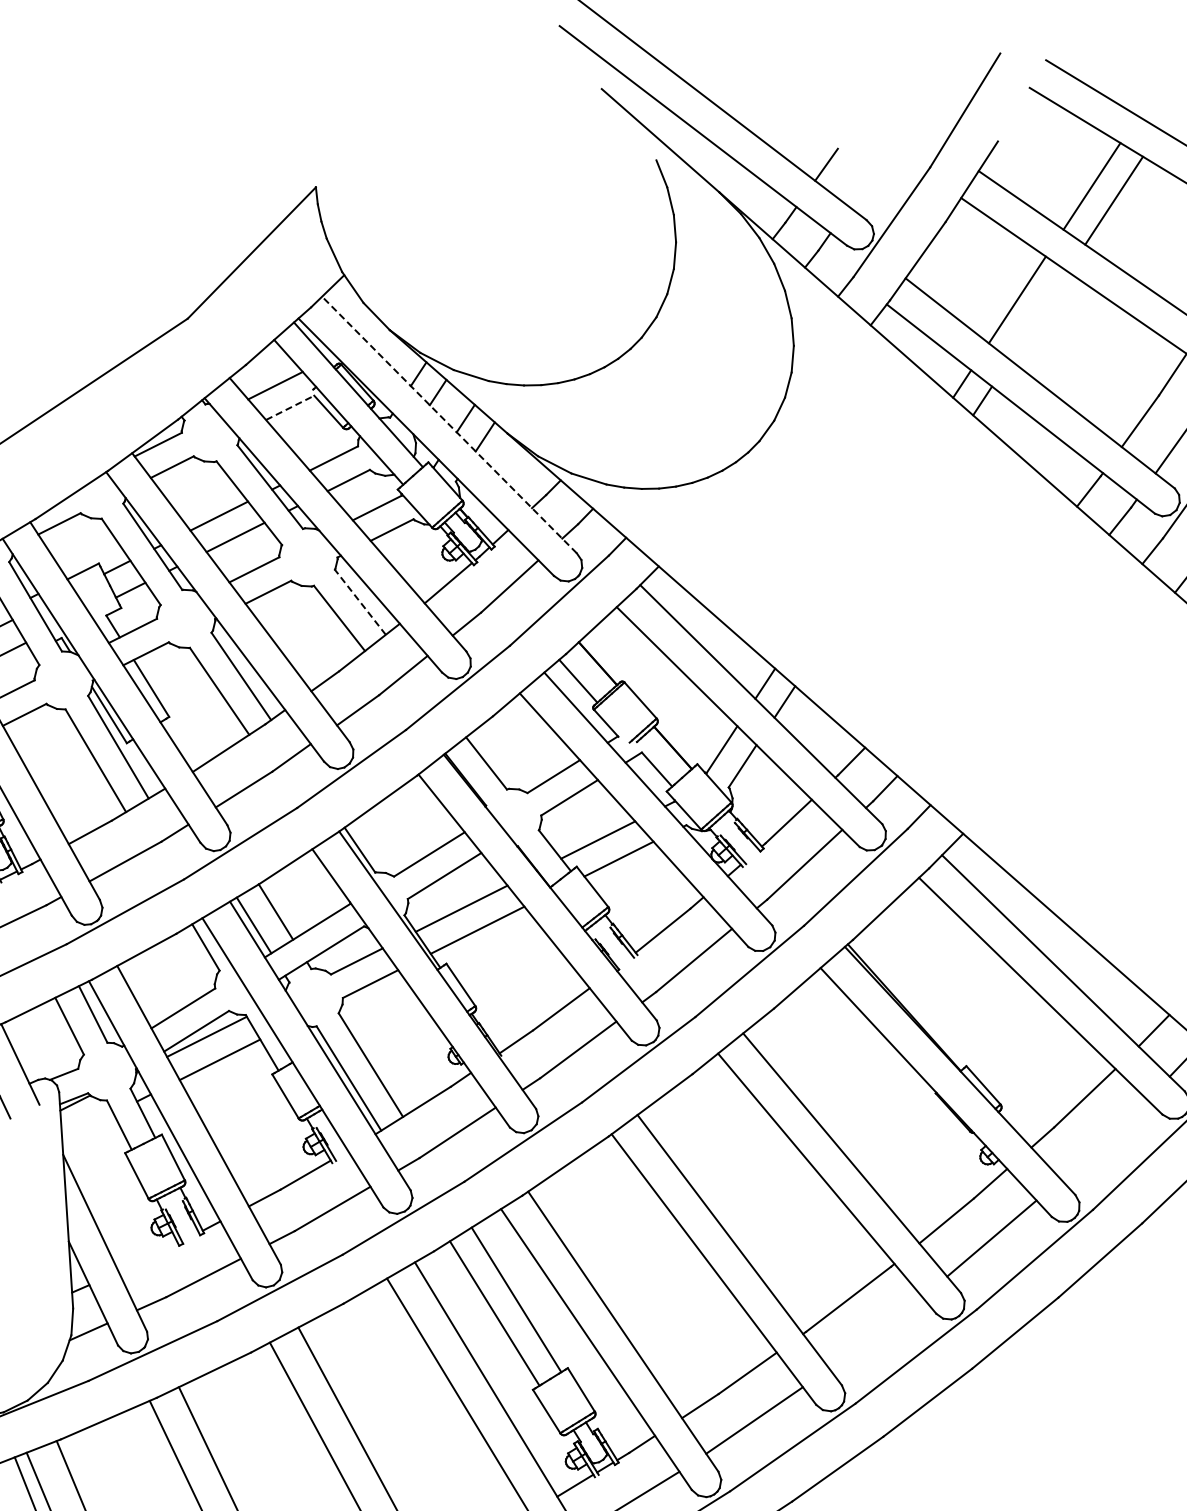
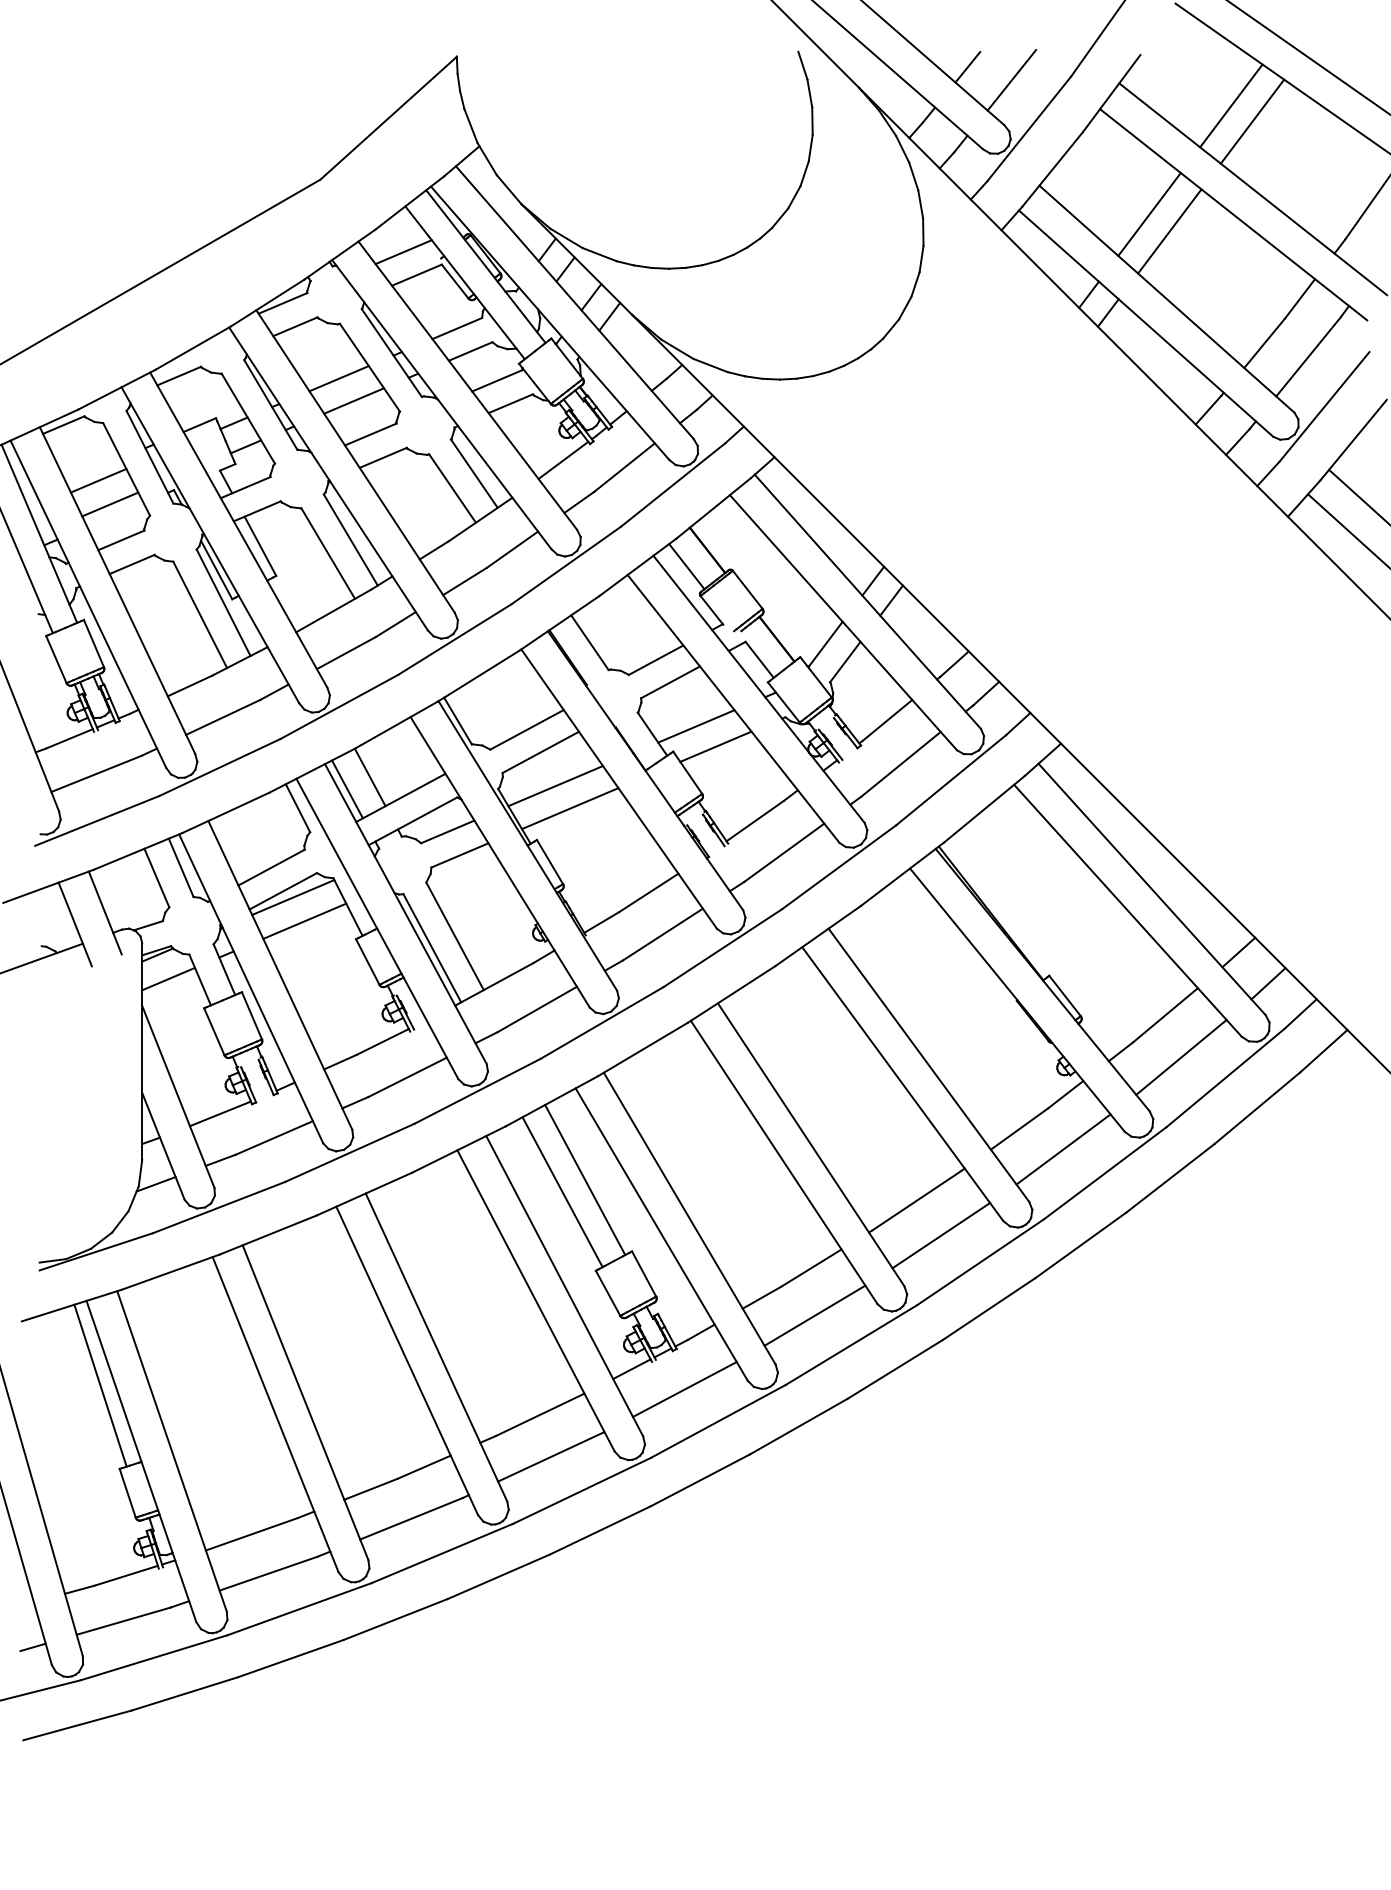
line: (870, 174) -> (1011, 79), added
line: (1038, 315) -> (1169, 231), added
line: (290, 408) -> (417, 275), dashed -> solid
line: (449, 424) -> (574, 302), dashed -> solid
line: (360, 602) -> (474, 473), dashed -> solid
line: (87, 1125) -> (168, 978), added
line: (1103, 1138) -> (1181, 1056), added
line: (147, 1257) -> (219, 1113), added
line: (875, 1332) -> (941, 1235), added

